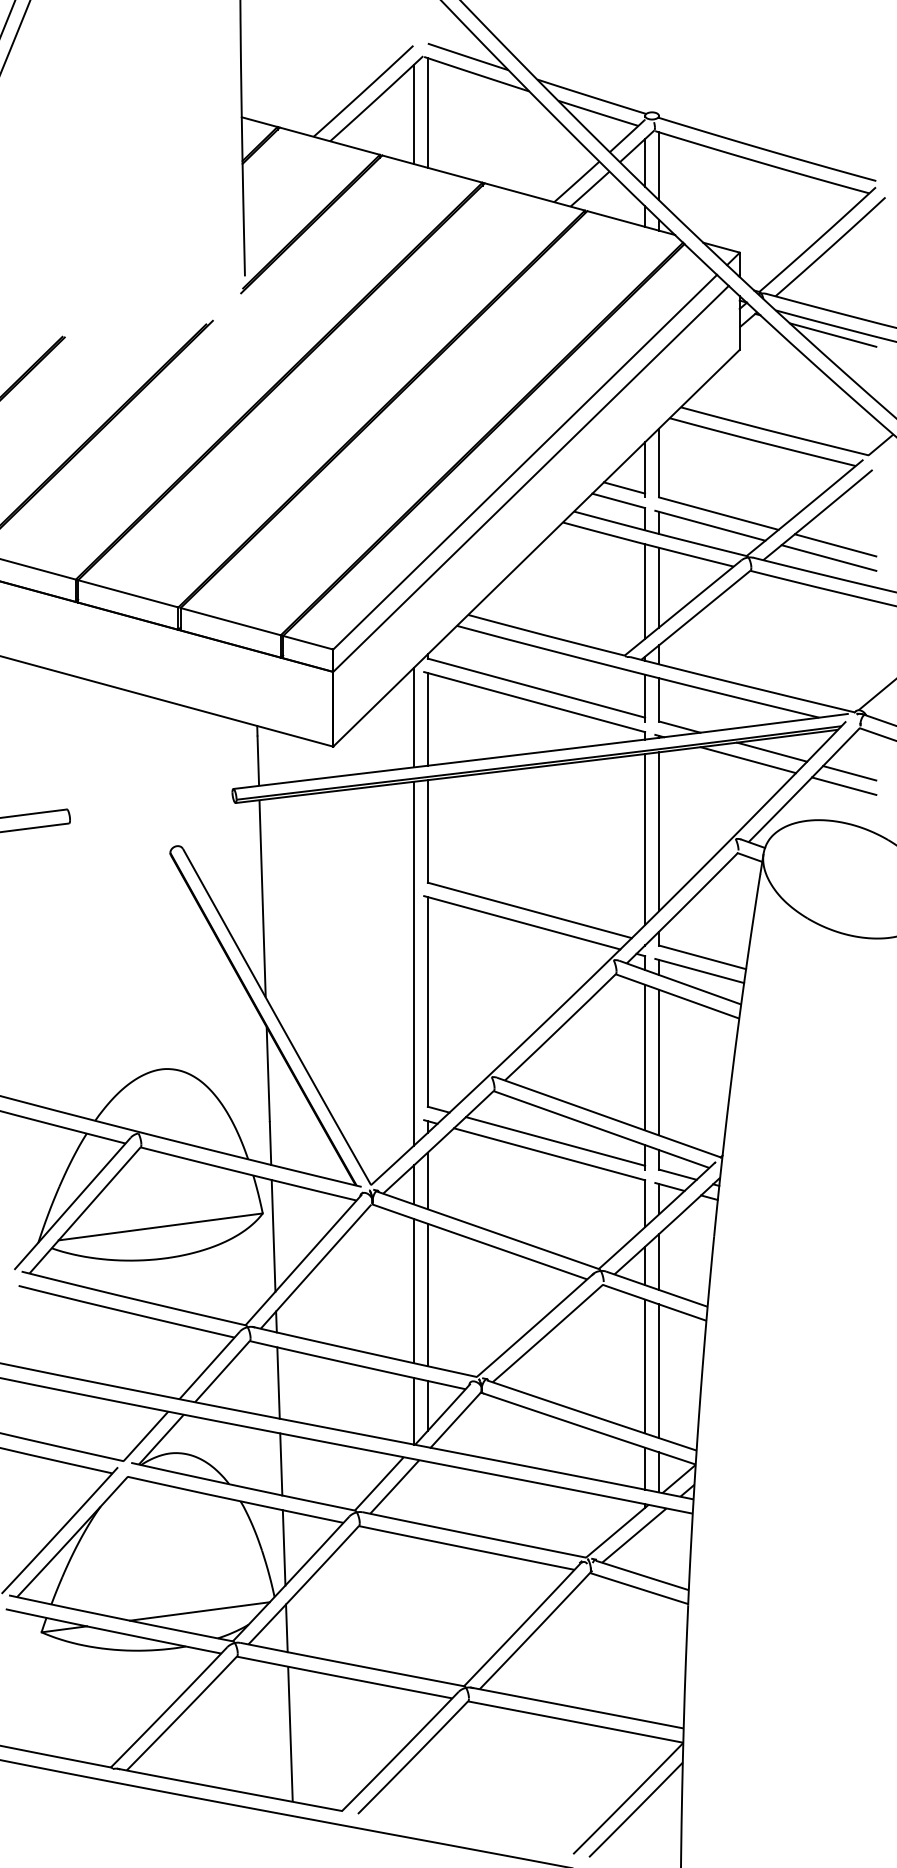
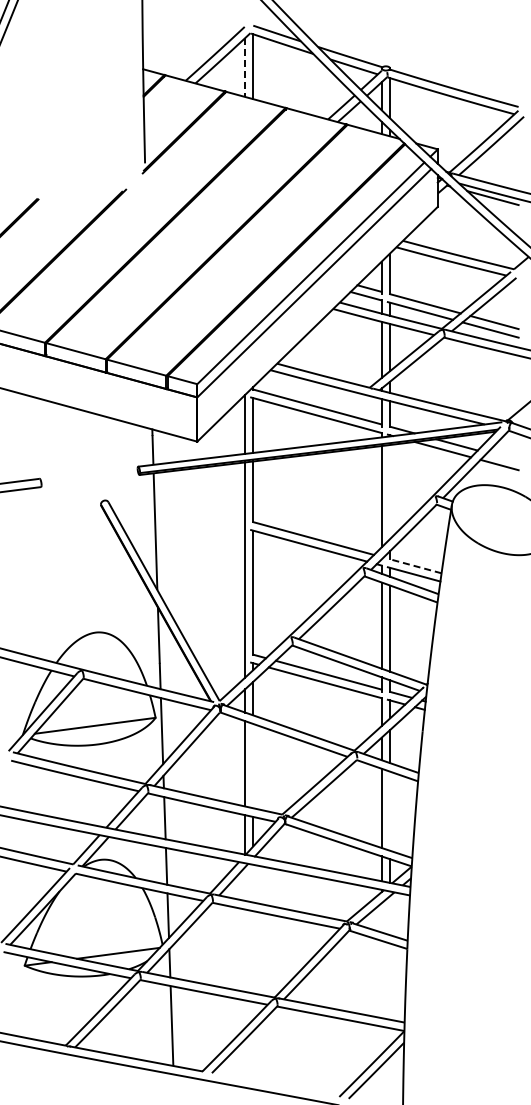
line: (414, 115) -> (245, 68), solid -> dashed
line: (849, 773) -> (502, 457), removed
line: (659, 832) -> (390, 492), removed
line: (702, 957) -> (415, 566), solid -> dashed
line: (428, 1293) -> (253, 765), removed
line: (659, 1370) -> (390, 810), removed

